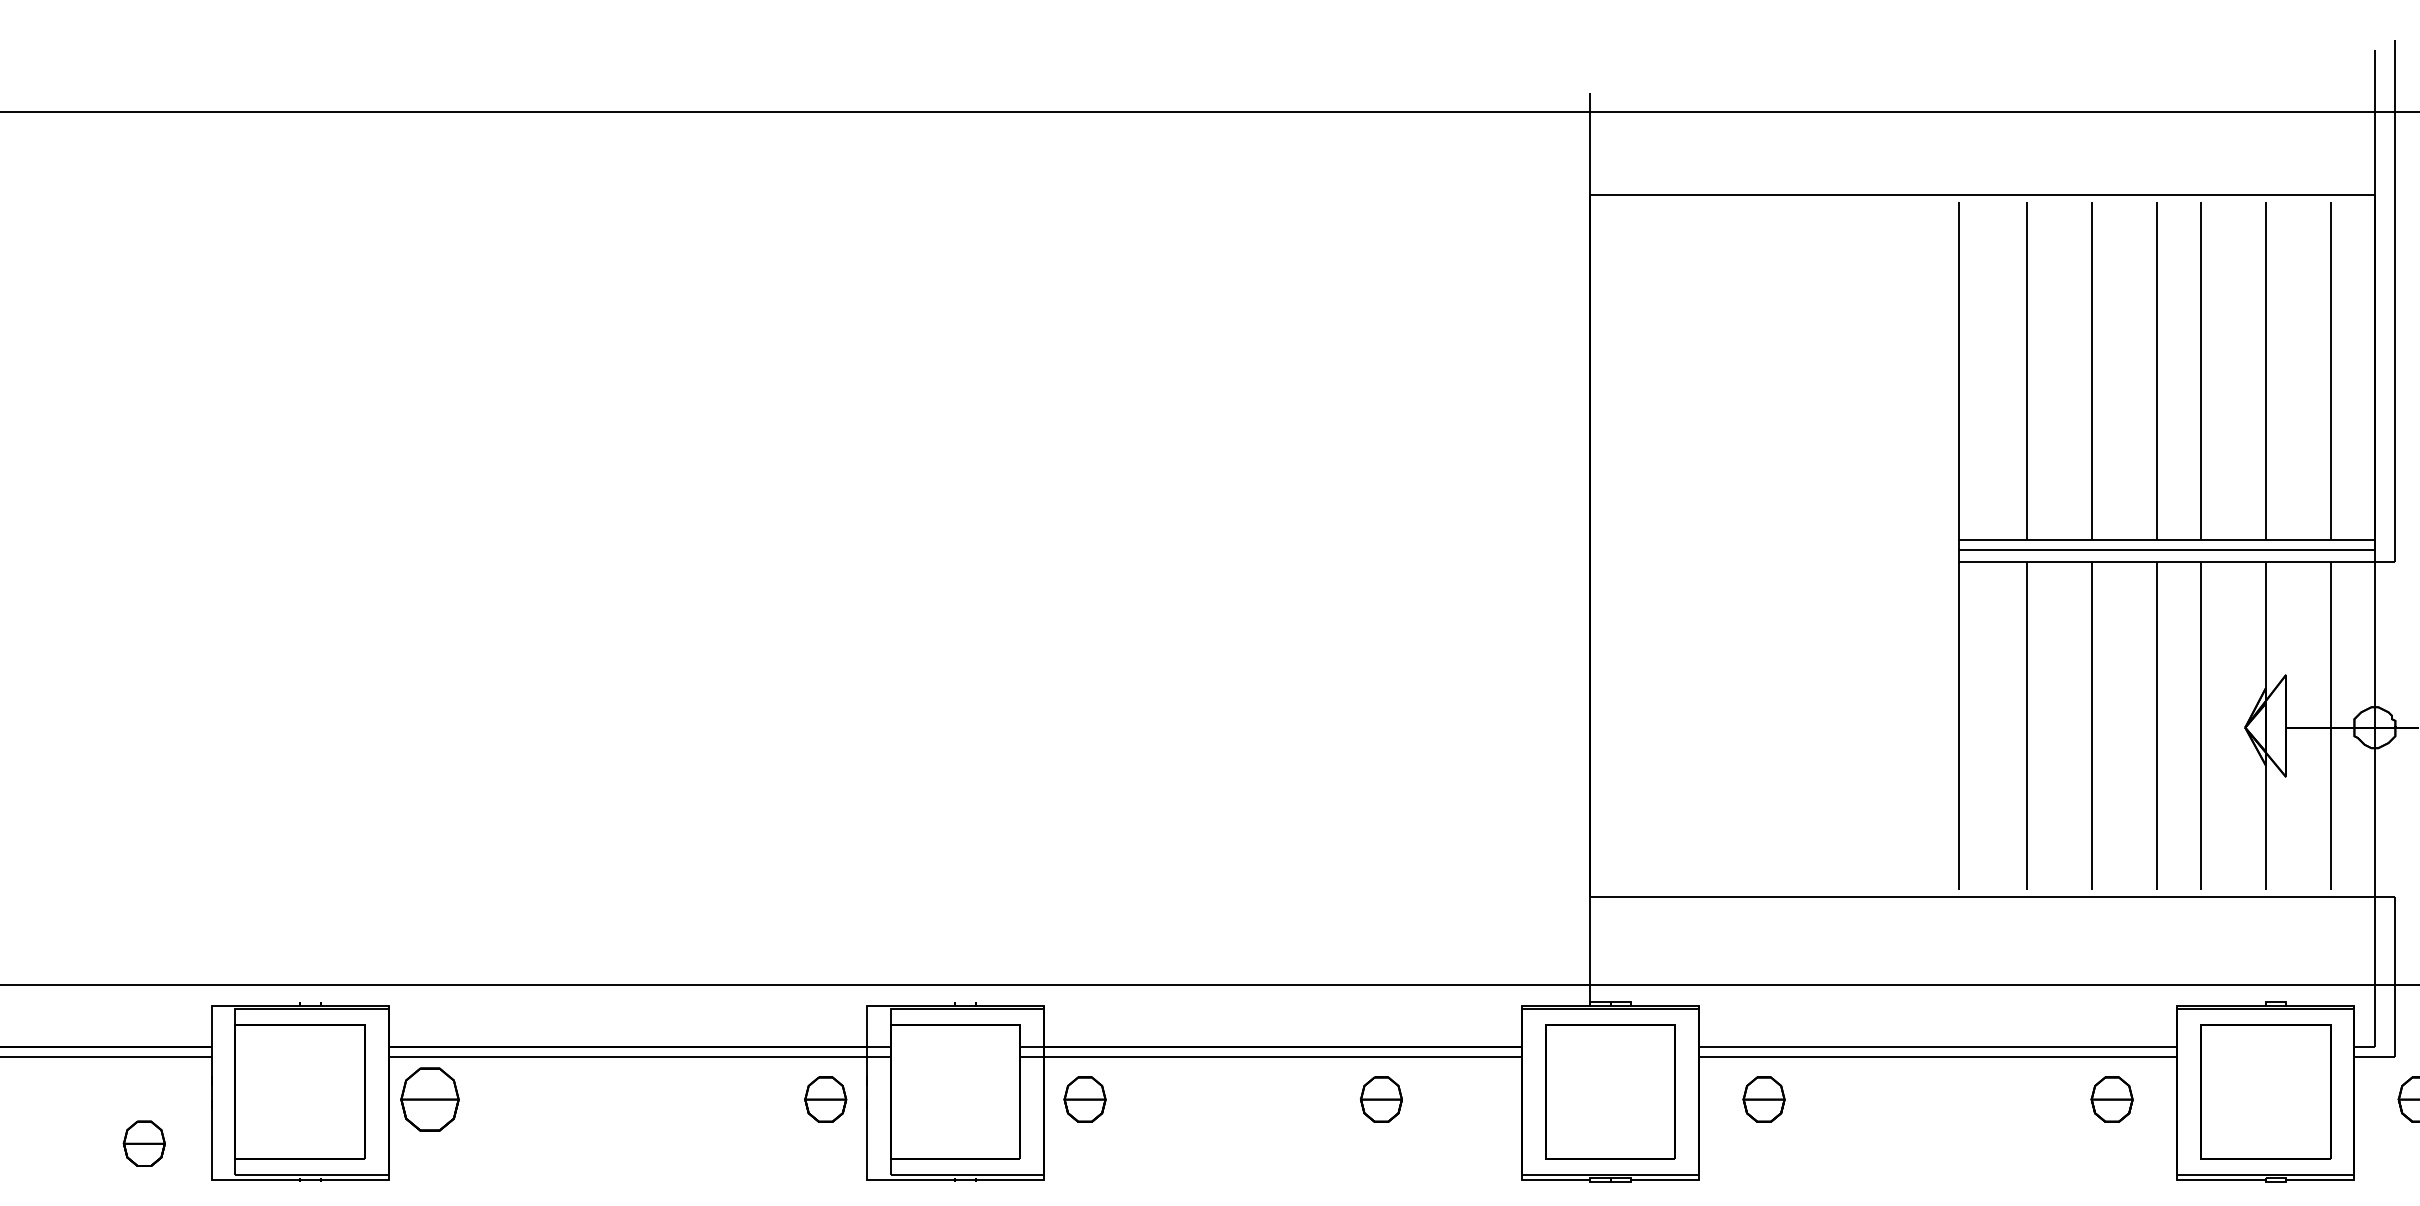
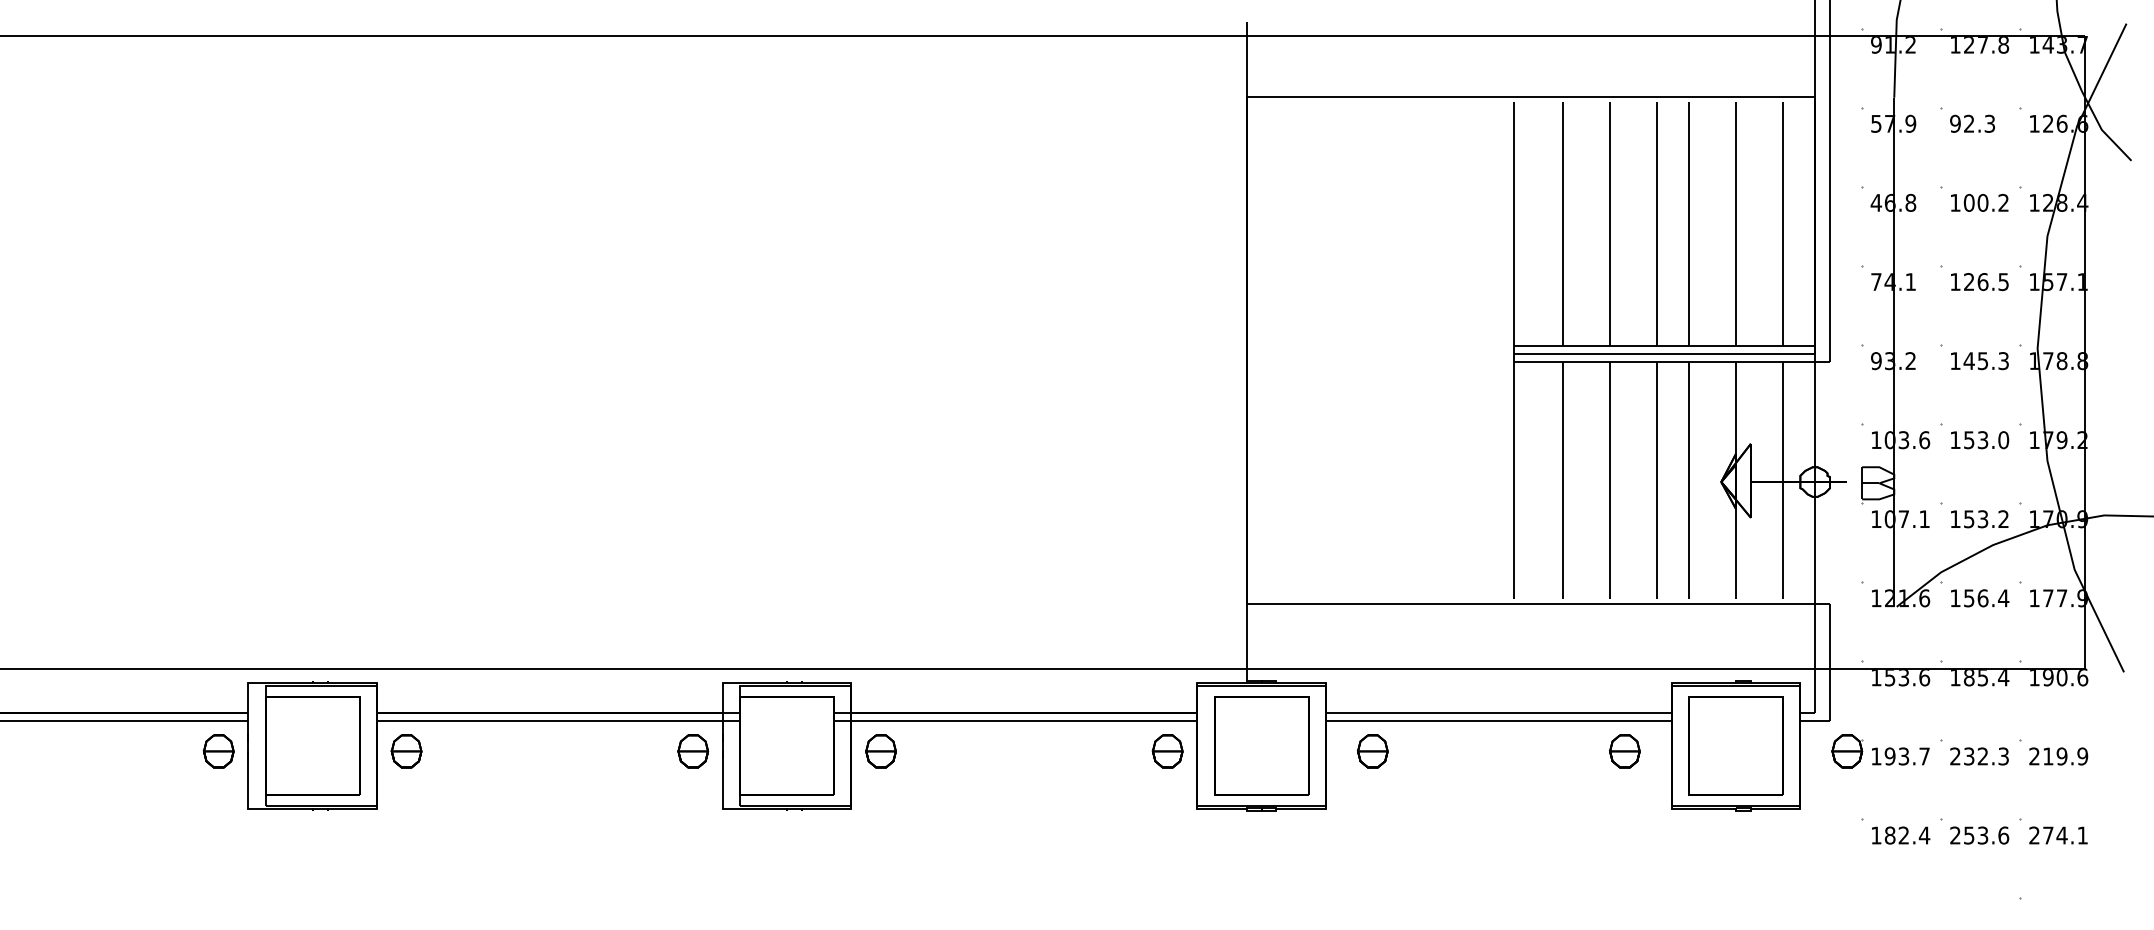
part: (429, 1099) -> (406, 751), size x0.71
part: (1381, 1099) -> (1167, 751), moved
part: (143, 1143) -> (218, 751), moved

